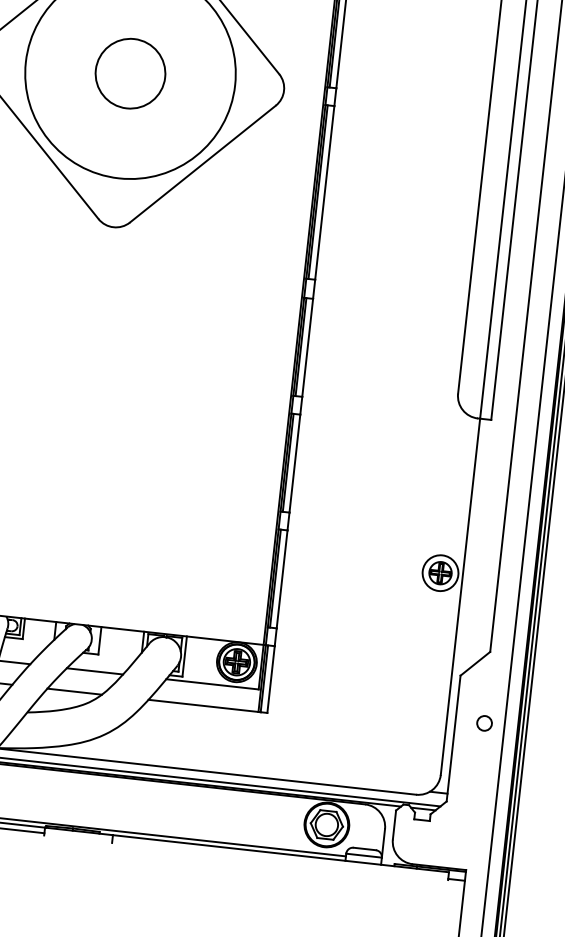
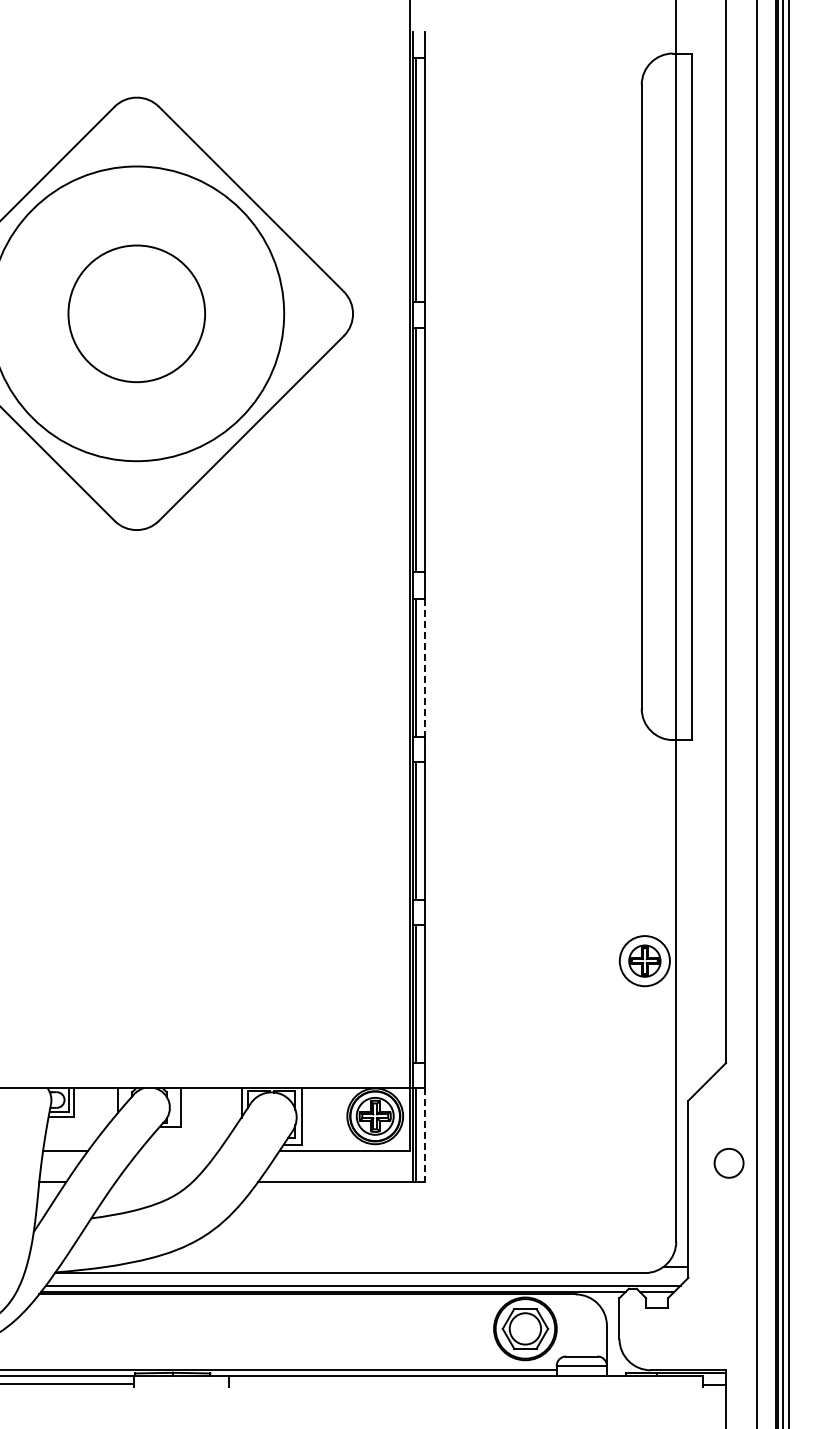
circle: (130, 73) -> (136, 313), size x1.4
line: (307, 348) -> (425, 668), solid -> dashed
line: (94, 671) -> (178, 1150), removed
line: (271, 679) -> (425, 1135), solid -> dashed
line: (74, 691) -> (153, 1182), removed
circle: (484, 723) -> (729, 1163), size x1.4

